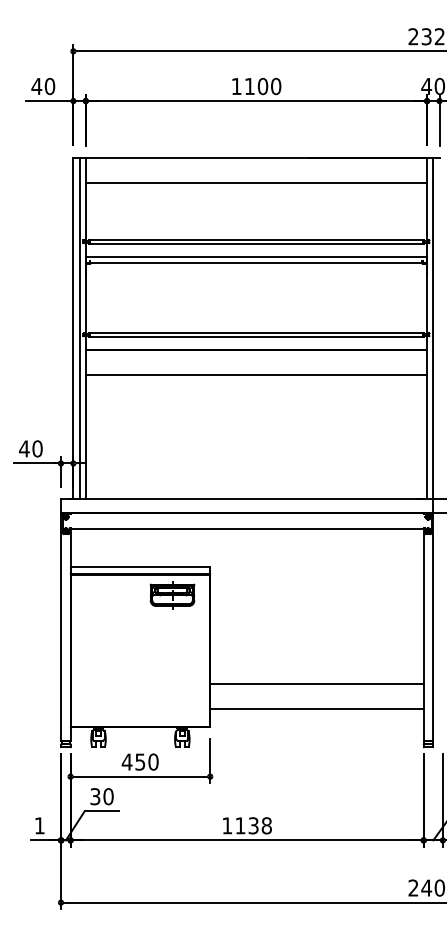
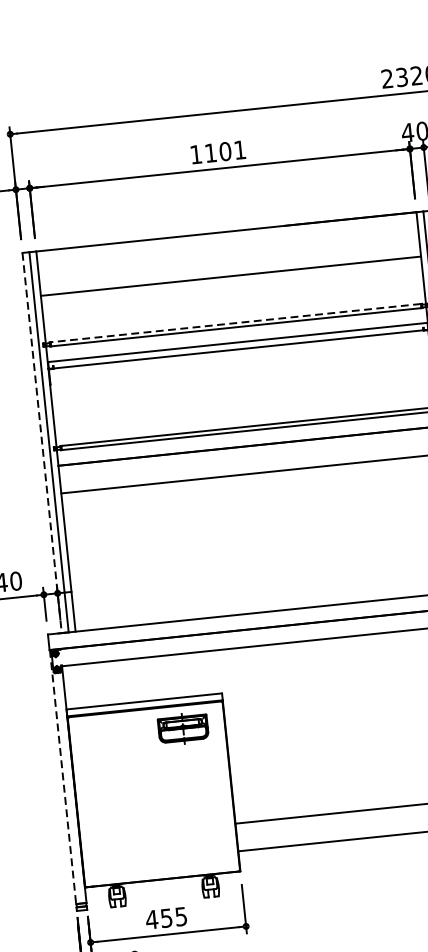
text: (276, 86) -> (240, 150), 1100 -> 1101
line: (256, 182) -> (231, 275), moved
line: (255, 239) -> (234, 322), solid -> dashed
line: (73, 328) -> (42, 442), solid -> dashed
line: (61, 627) -> (63, 777), solid -> dashed
text: (153, 761) -> (181, 916), 450 -> 455

